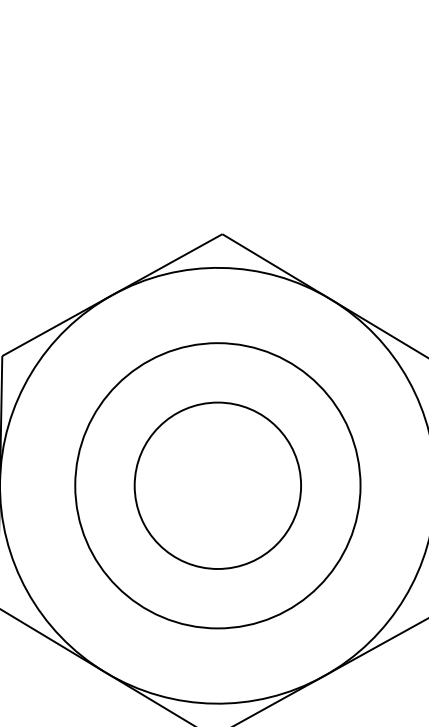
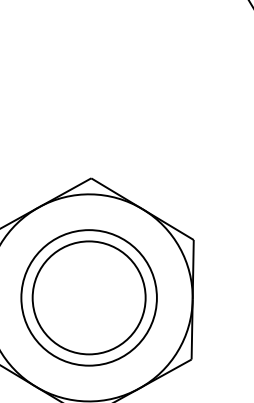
circle: (216, 484) -> (88, 297), size x1.43

